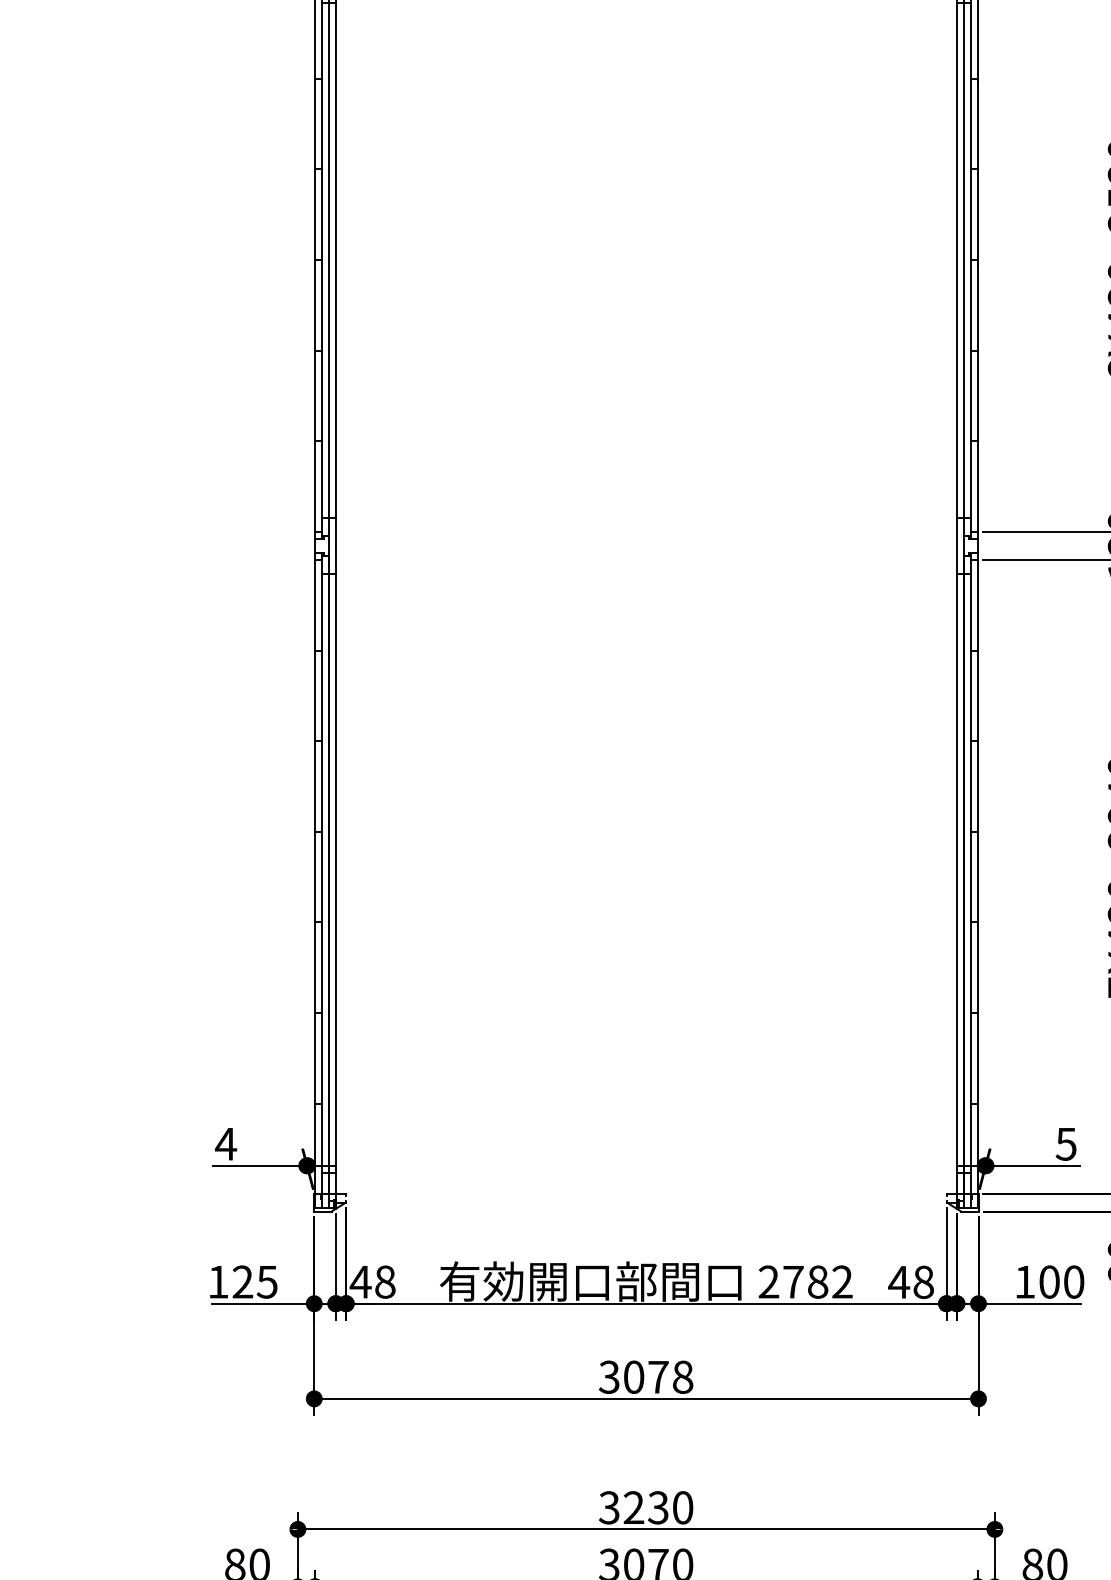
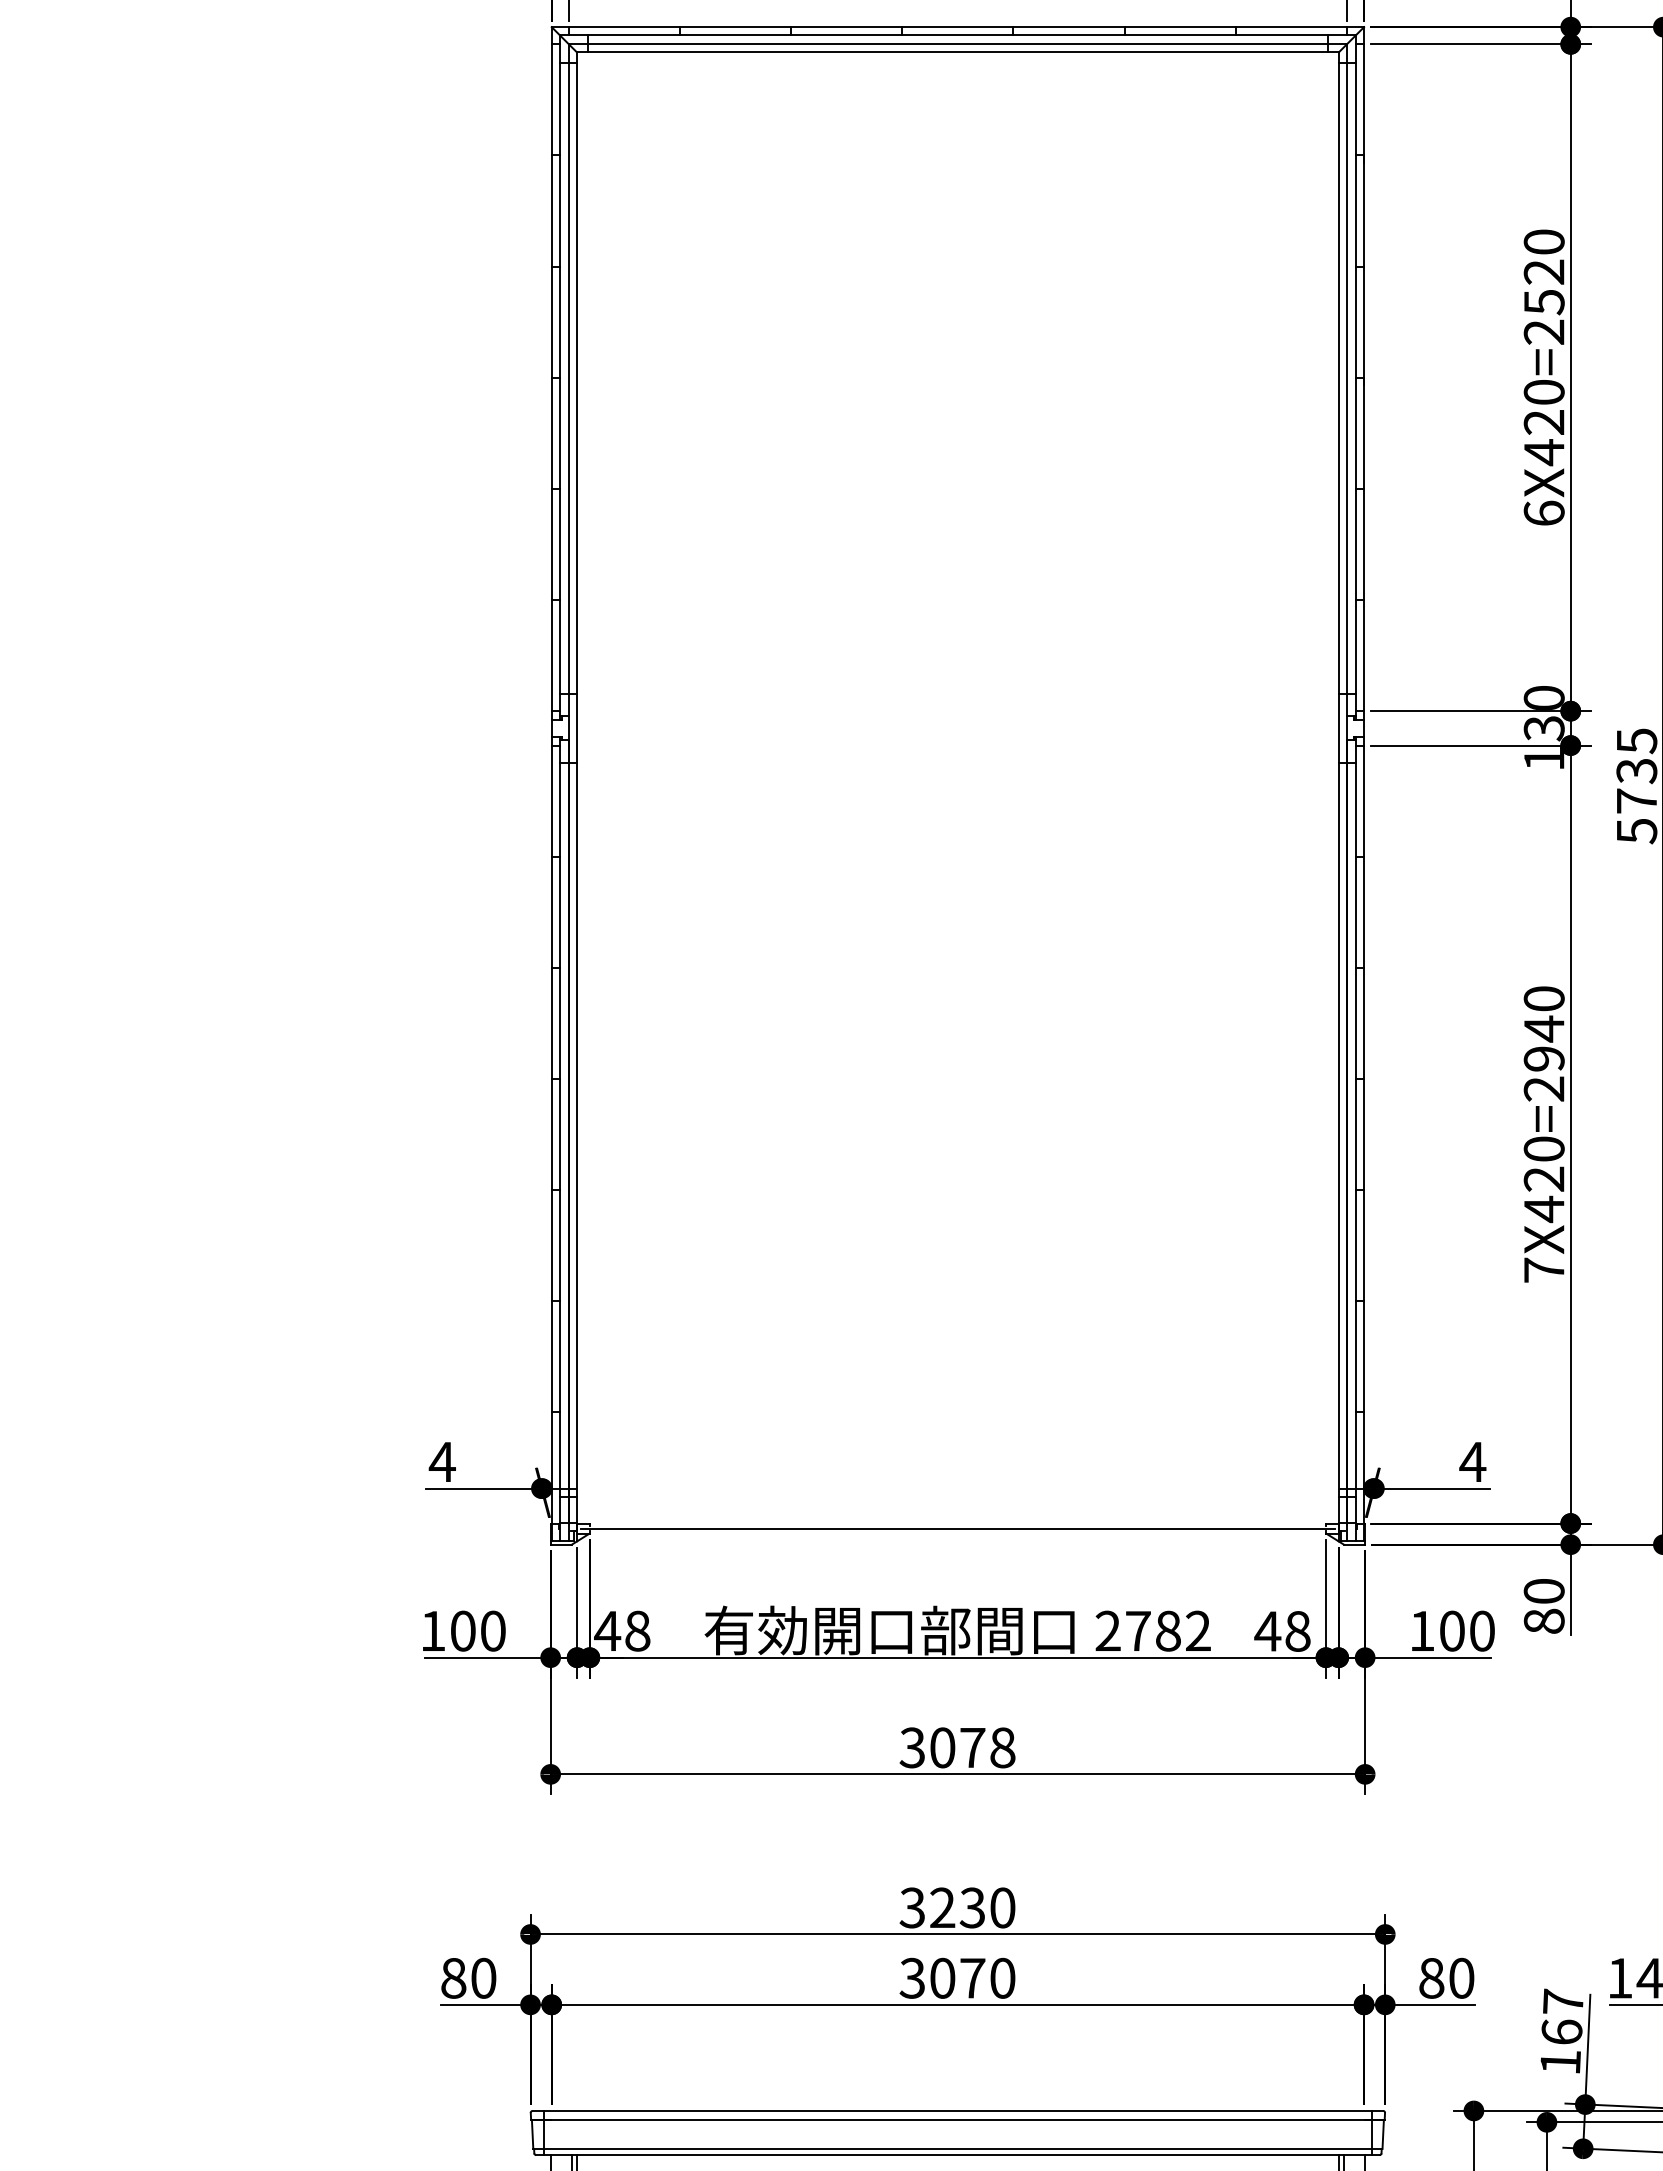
text: (1066, 1144) -> (1472, 1462), 5 -> 4
line: (646, 1198) -> (957, 1528), added
text: (254, 1281) -> (477, 1630), 125 -> 100

